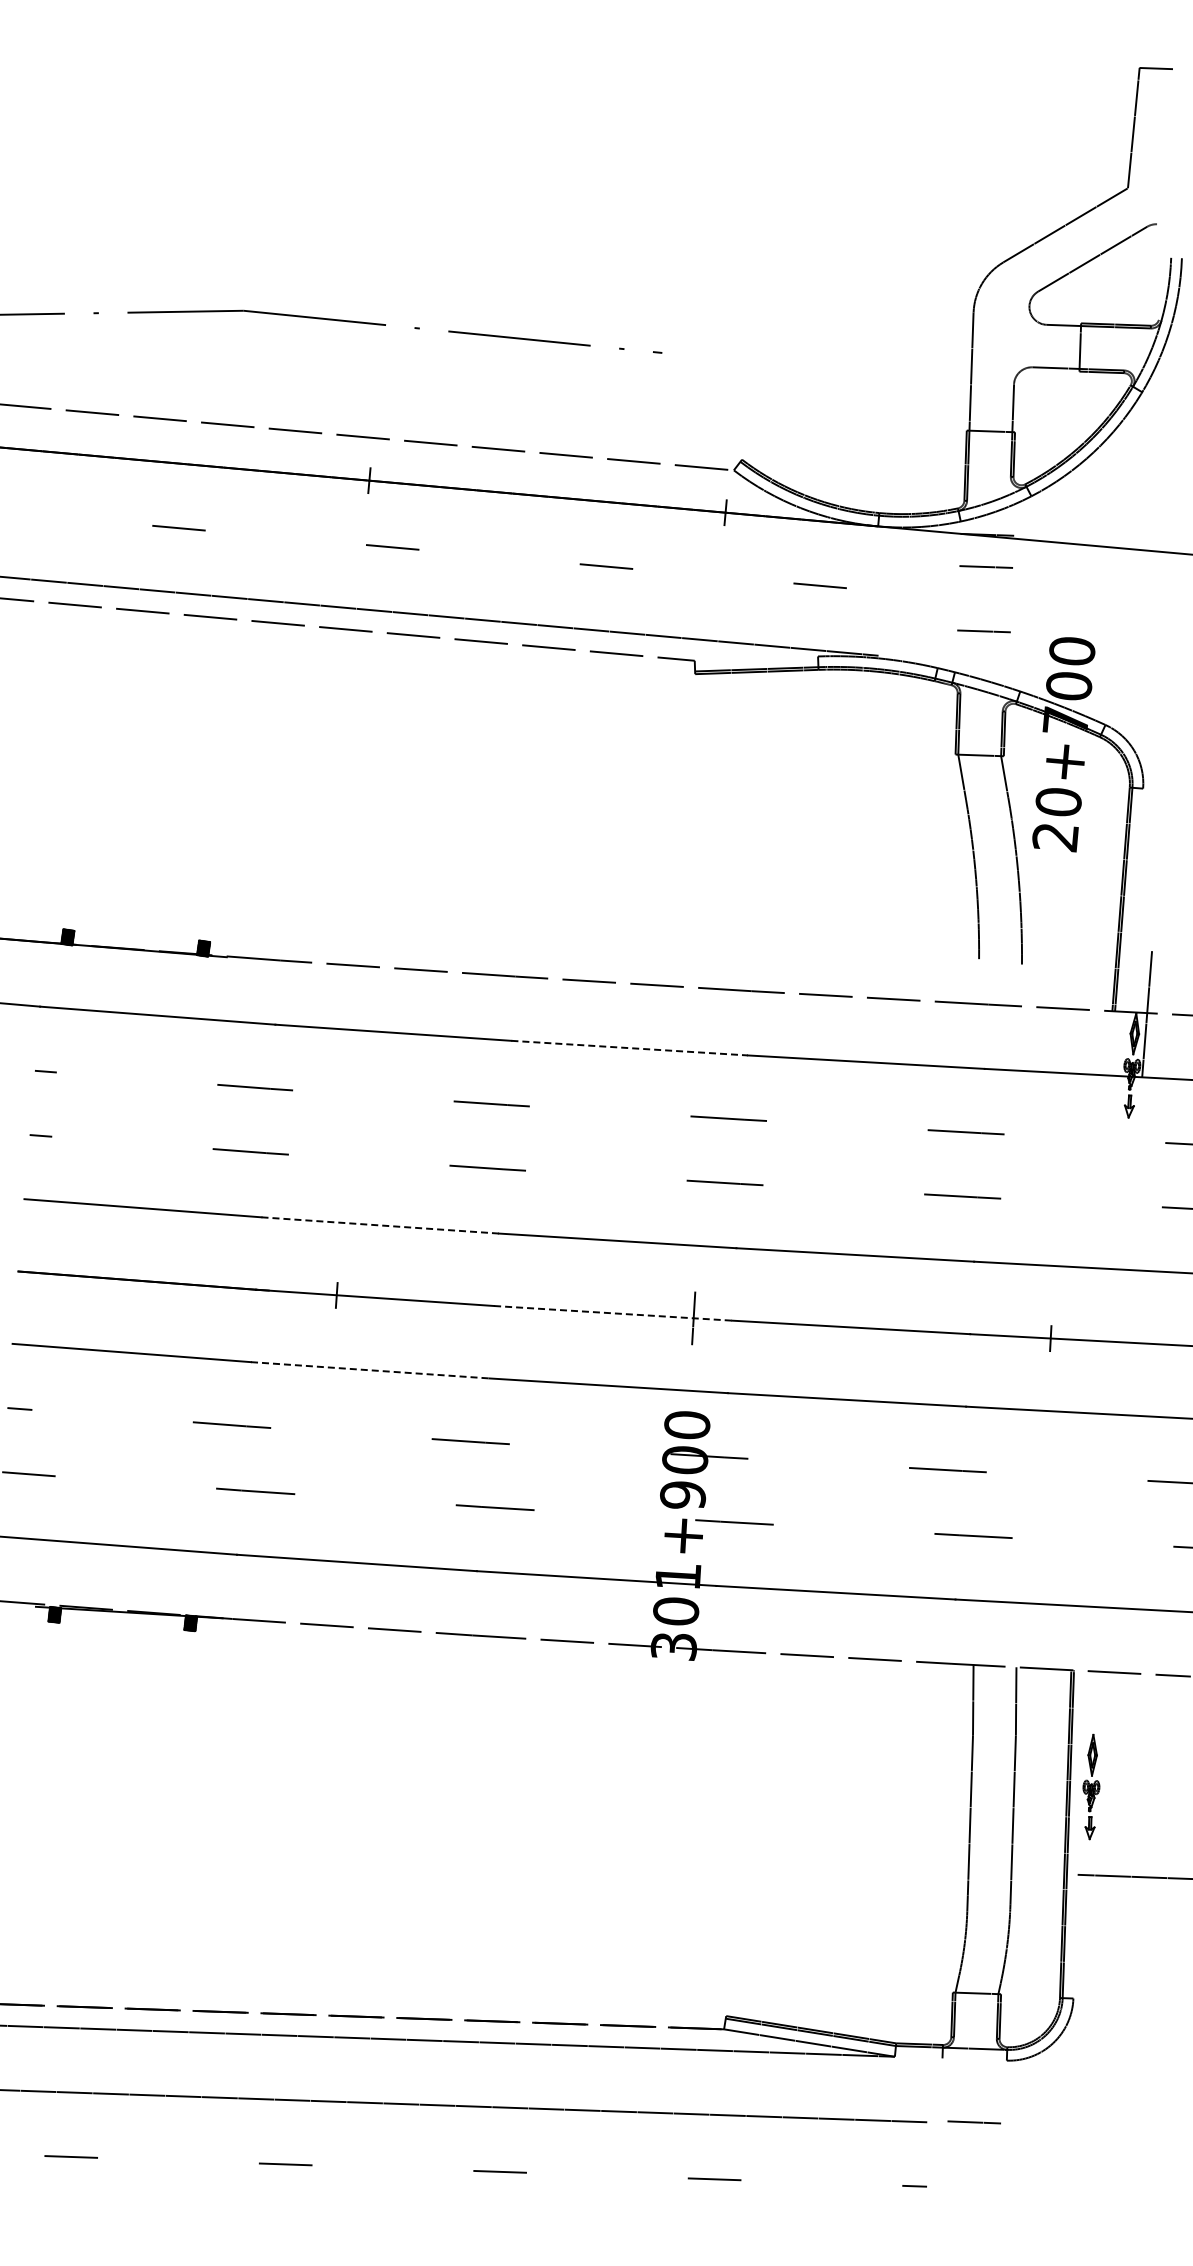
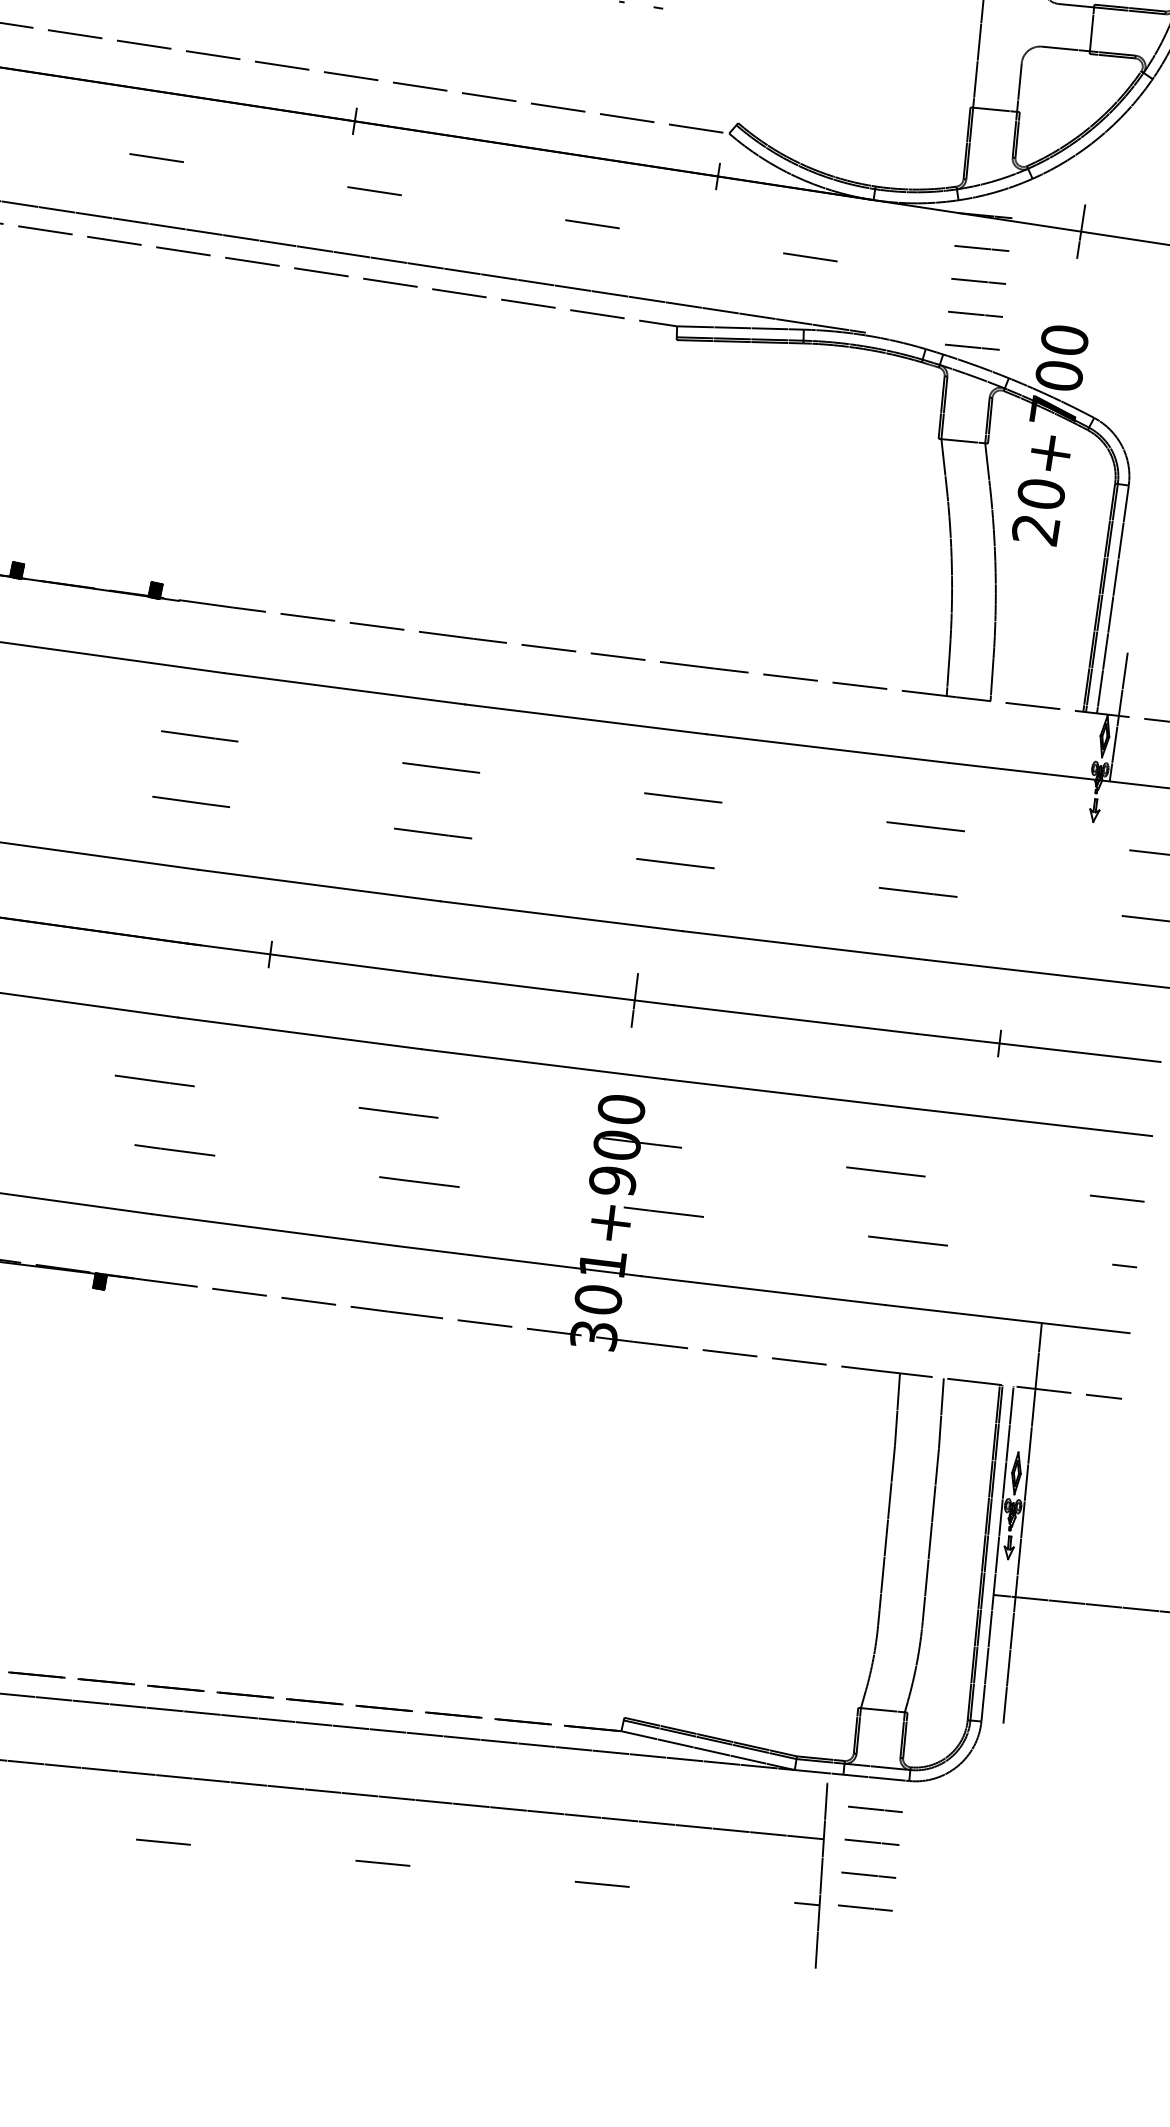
line: (1081, 544) -> (1080, 231), added
line: (984, 599) -> (978, 281), added
line: (756, 658) -> (740, 327), added
line: (982, 663) -> (971, 347), added
line: (1134, 899) -> (1112, 598), added
line: (978, 981) -> (947, 672), added
line: (1021, 985) -> (991, 679), added
line: (630, 1048) -> (586, 719), dashed -> solid
line: (380, 1225) -> (319, 885), dashed -> solid
line: (613, 1313) -> (552, 990), dashed -> solid
line: (370, 1370) -> (300, 1033), dashed -> solid
line: (1101, 1803) -> (1022, 1523), added
line: (1078, 1834) -> (996, 1553), added
line: (950, 2058) -> (851, 1775), added
line: (975, 2090) -> (875, 1809), added
line: (972, 2154) -> (868, 1875), added
line: (926, 2157) -> (820, 1875), added
line: (971, 2186) -> (865, 1907), added

